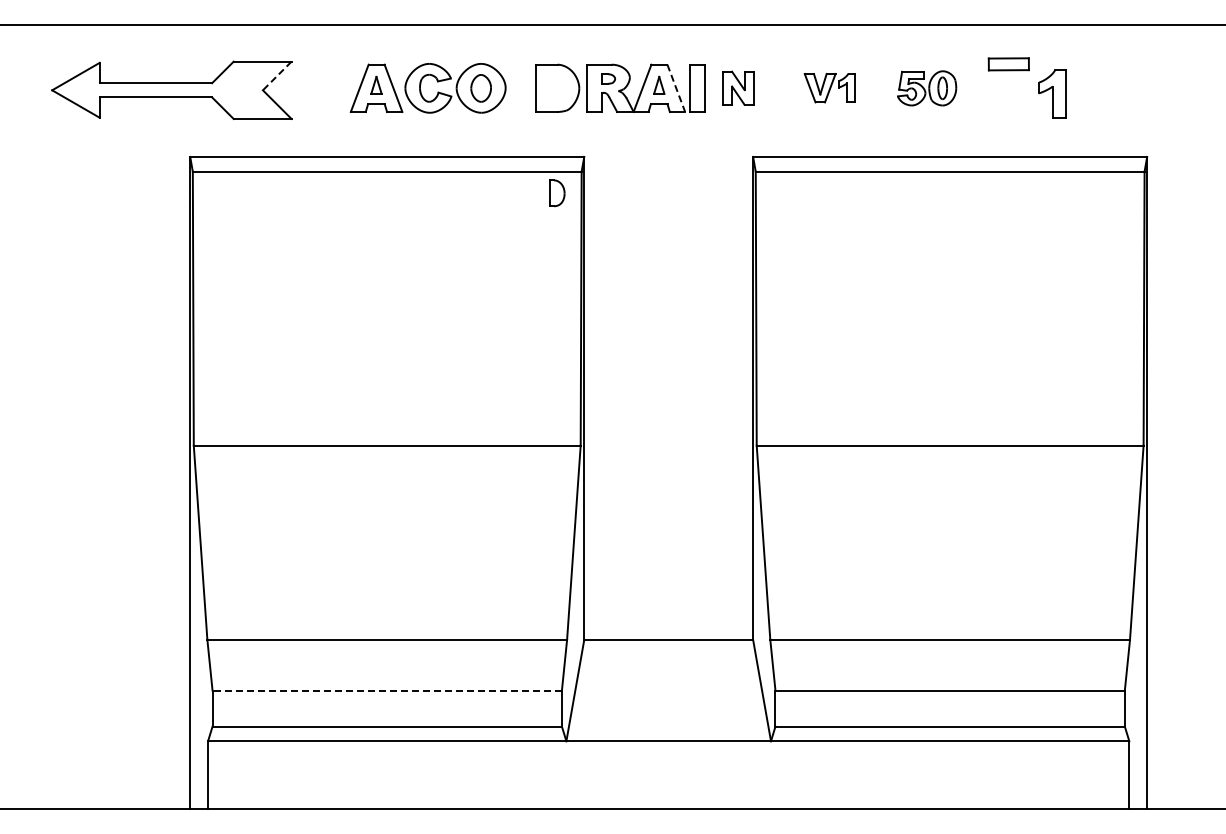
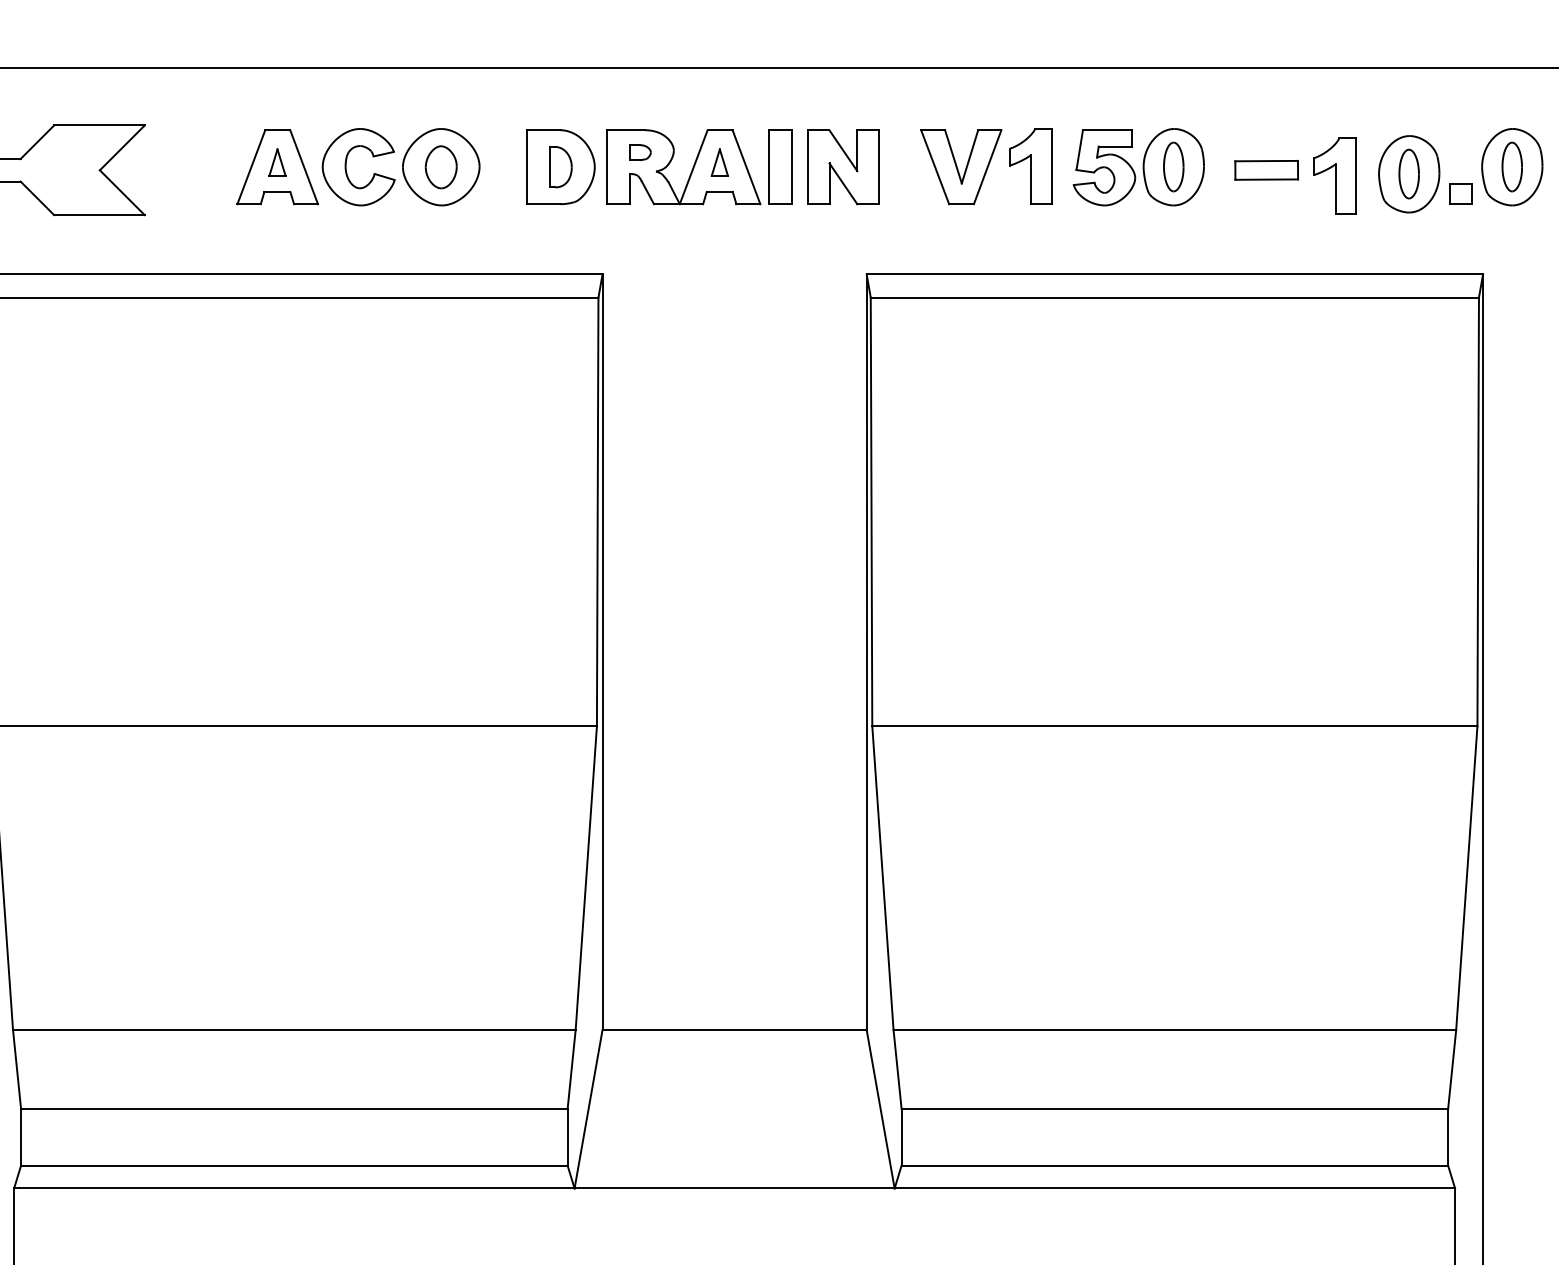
part: (1008, 64) -> (1266, 170), moved
line: (276, 76) -> (121, 148), dashed -> solid
part: (738, 87) -> (843, 165), size x1.43
part: (829, 87) -> (986, 165), size x1.67
line: (676, 88) -> (746, 167), dashed -> solid
part: (926, 88) -> (1137, 167), size x1.43
part: (1132, 98) -> (1460, 183), added
part: (557, 193) -> (560, 167), moved
line: (387, 690) -> (294, 1109), dashed -> solid

